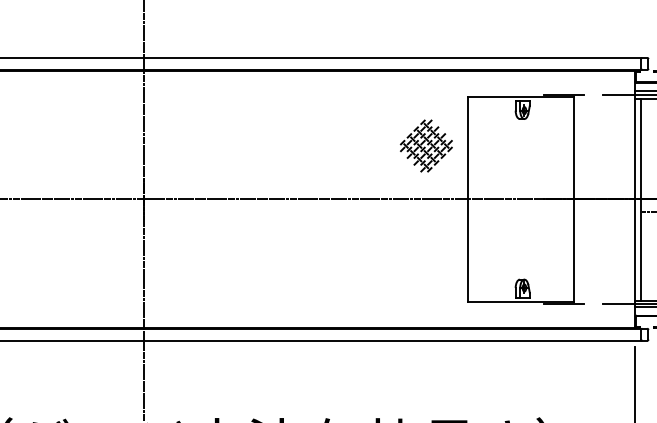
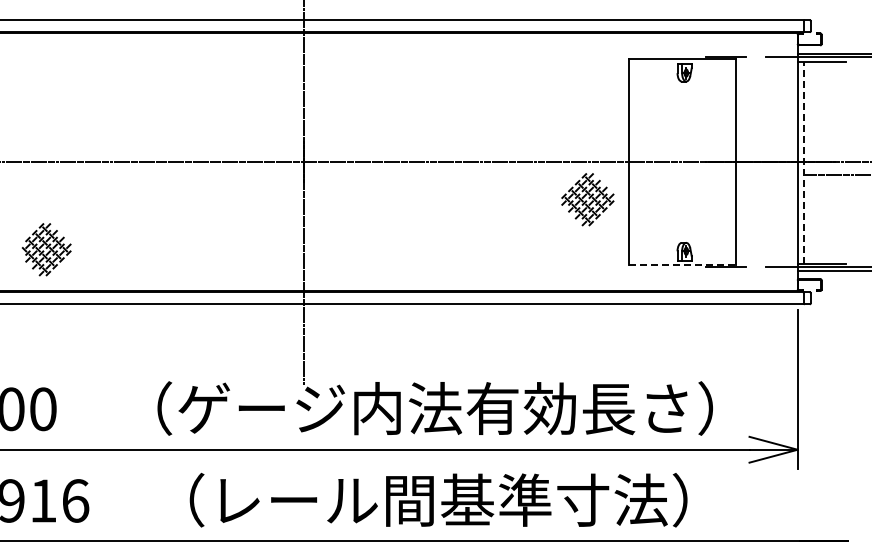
part: (426, 145) -> (587, 199), moved
line: (641, 199) -> (803, 162), solid -> dashed
line: (521, 302) -> (683, 265), solid -> dashed

